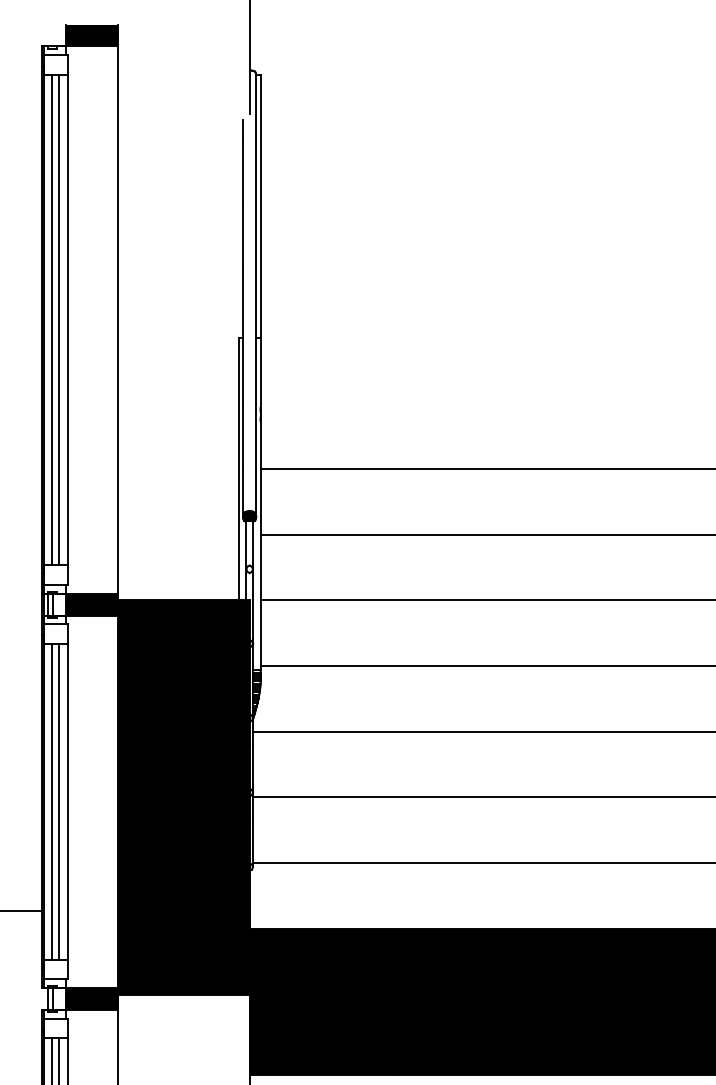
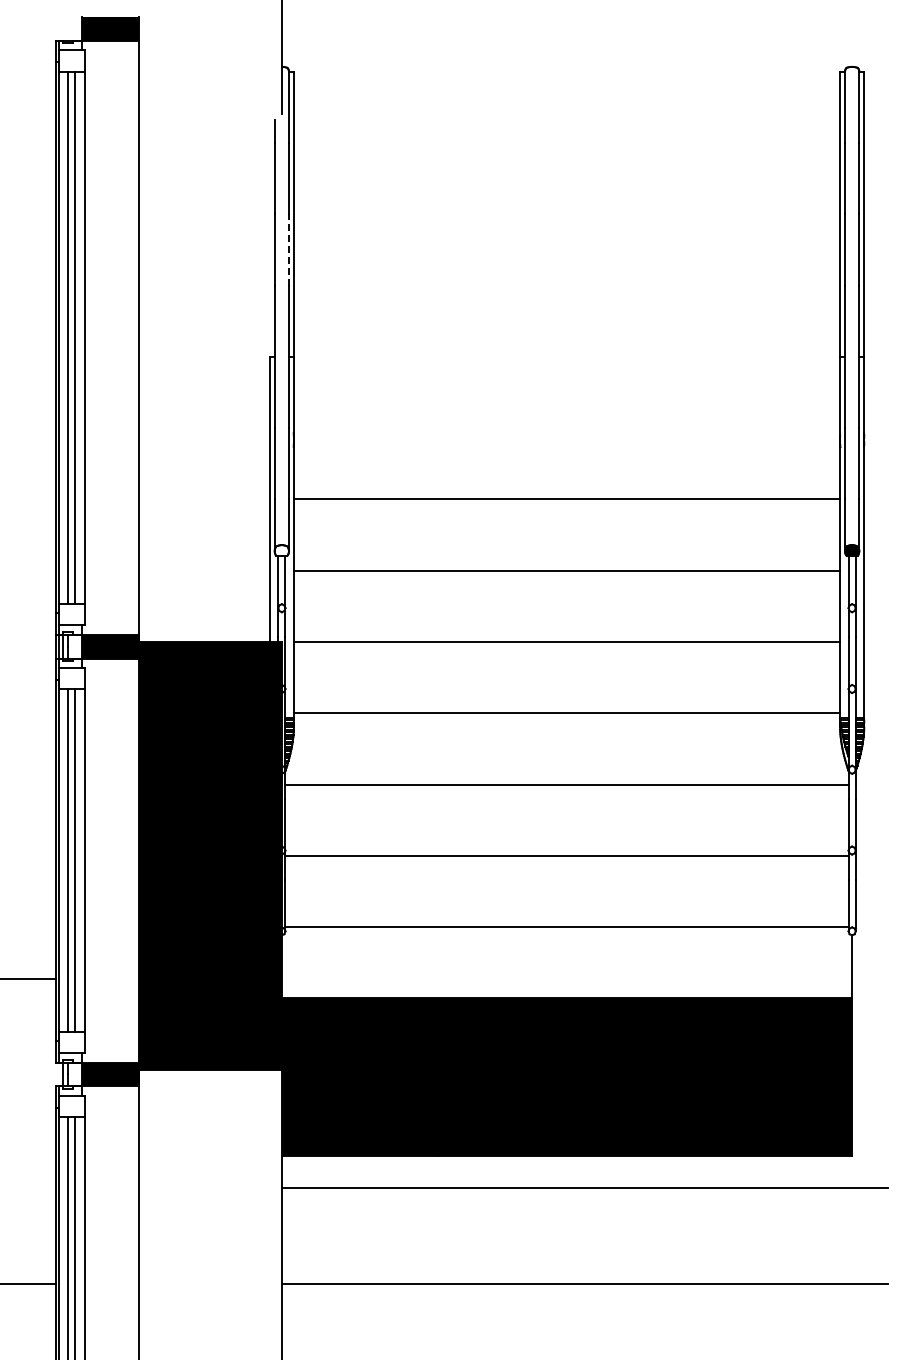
line: (256, 238) -> (289, 249), solid -> dashed
fill: (249, 516) -> (281, 550), removed

